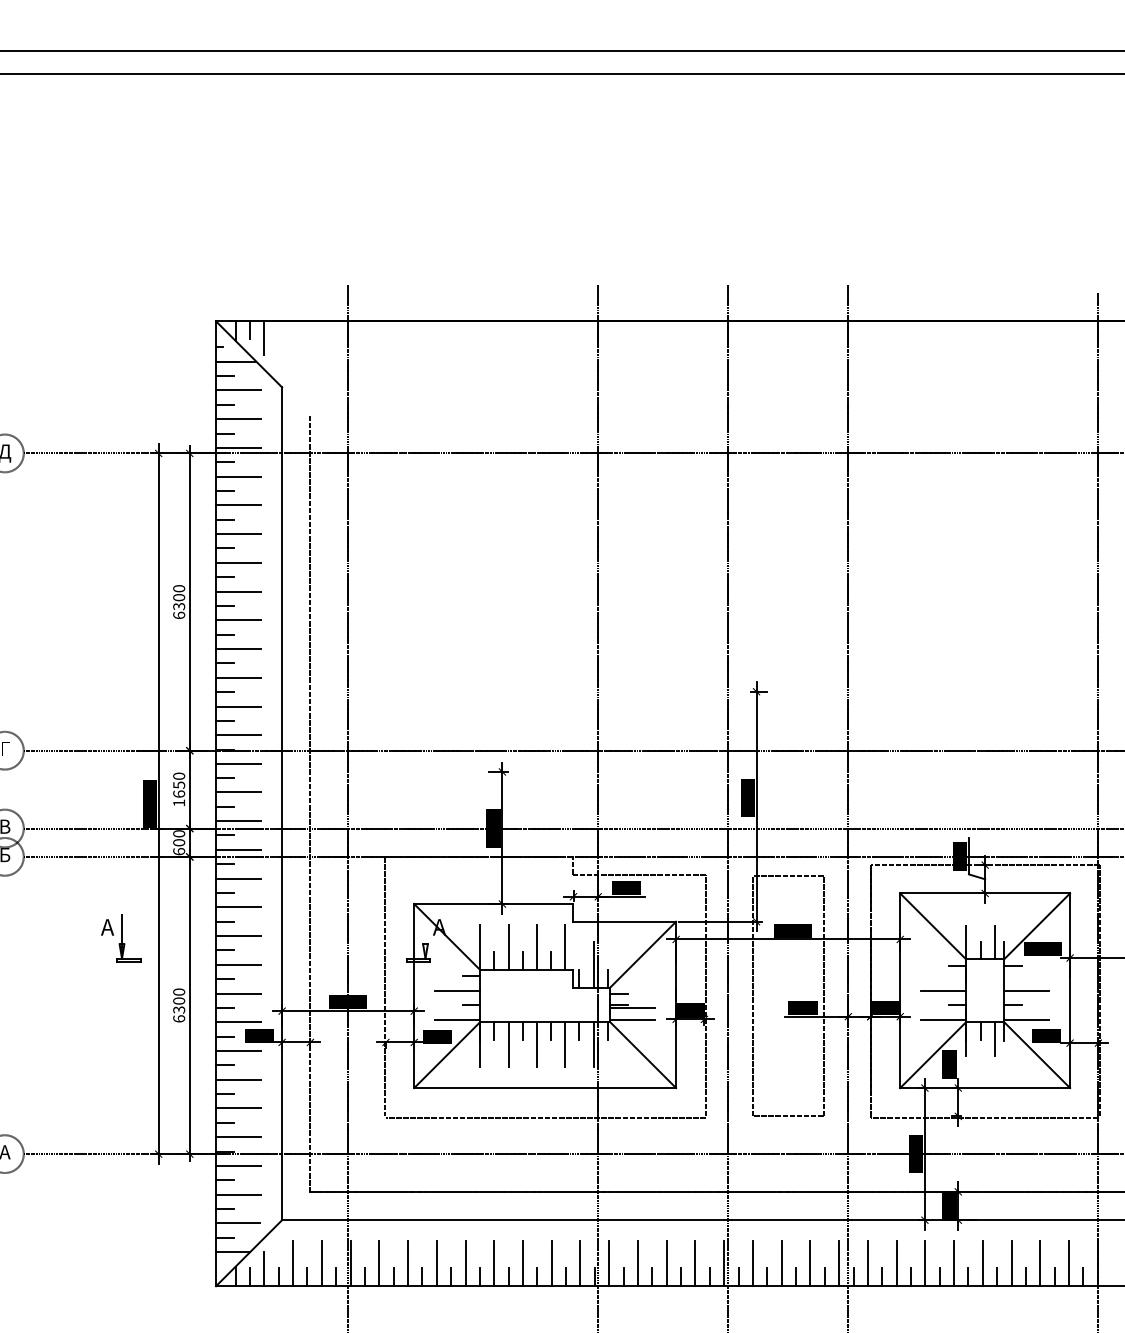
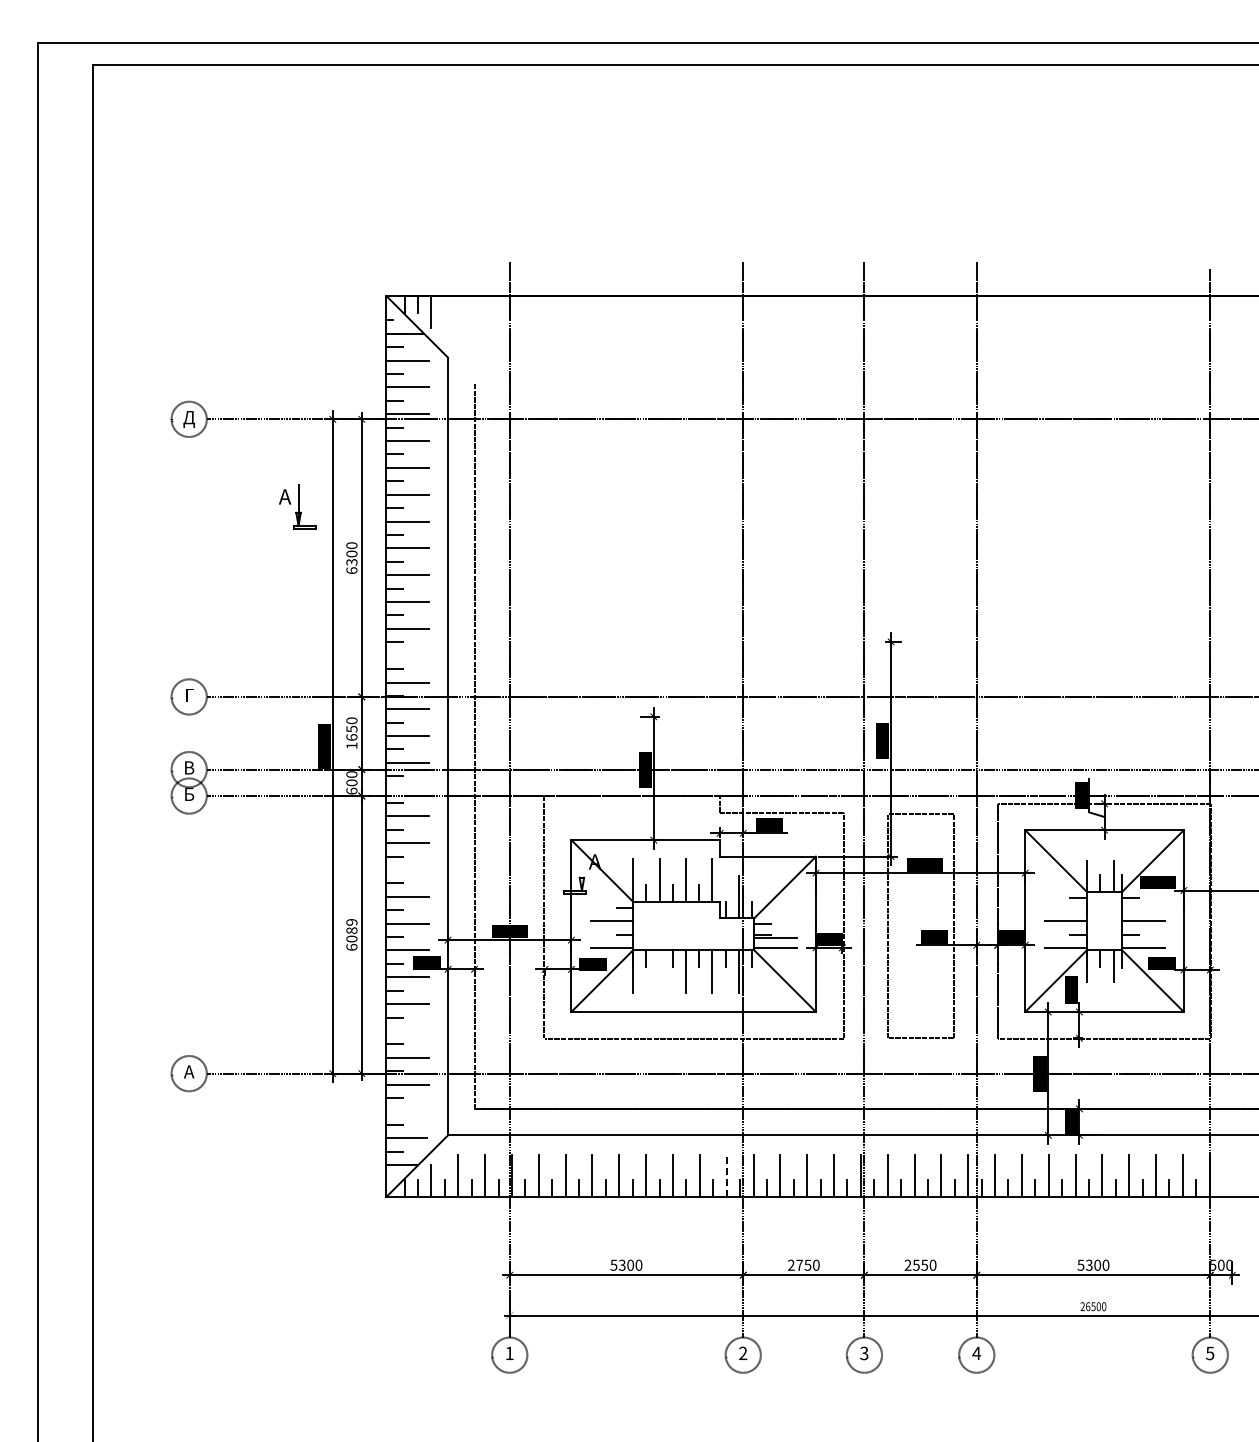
line: (238, 706) -> (407, 655), removed
line: (238, 849) -> (407, 789), removed
line: (238, 935) -> (407, 869), removed
part: (120, 937) -> (297, 506), moved
text: (178, 1000) -> (351, 930), 6300 -> 6089
line: (508, 1044) -> (659, 971), removed
line: (238, 1108) -> (407, 1031), removed
line: (238, 1194) -> (407, 1111), removed
line: (580, 1263) -> (726, 1175), solid -> dashed

